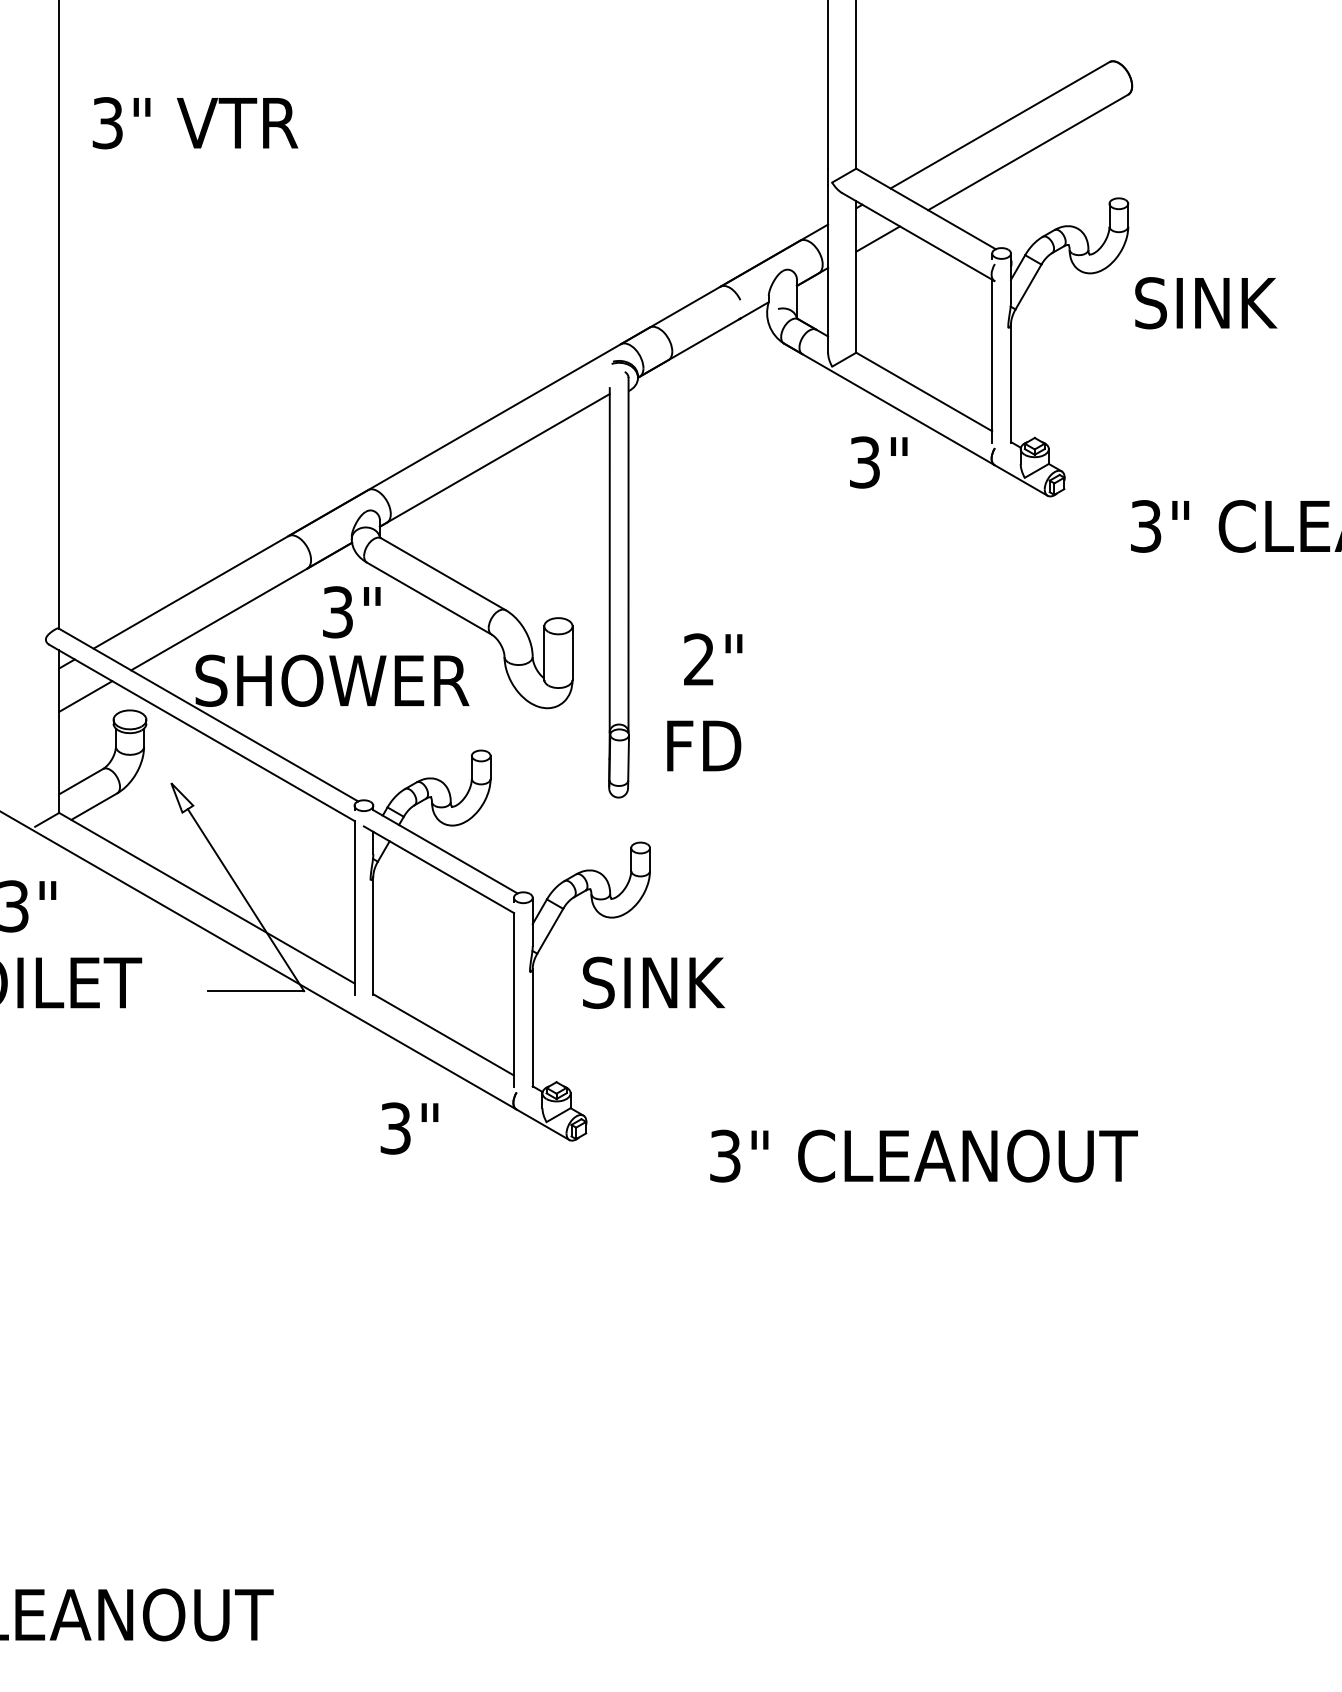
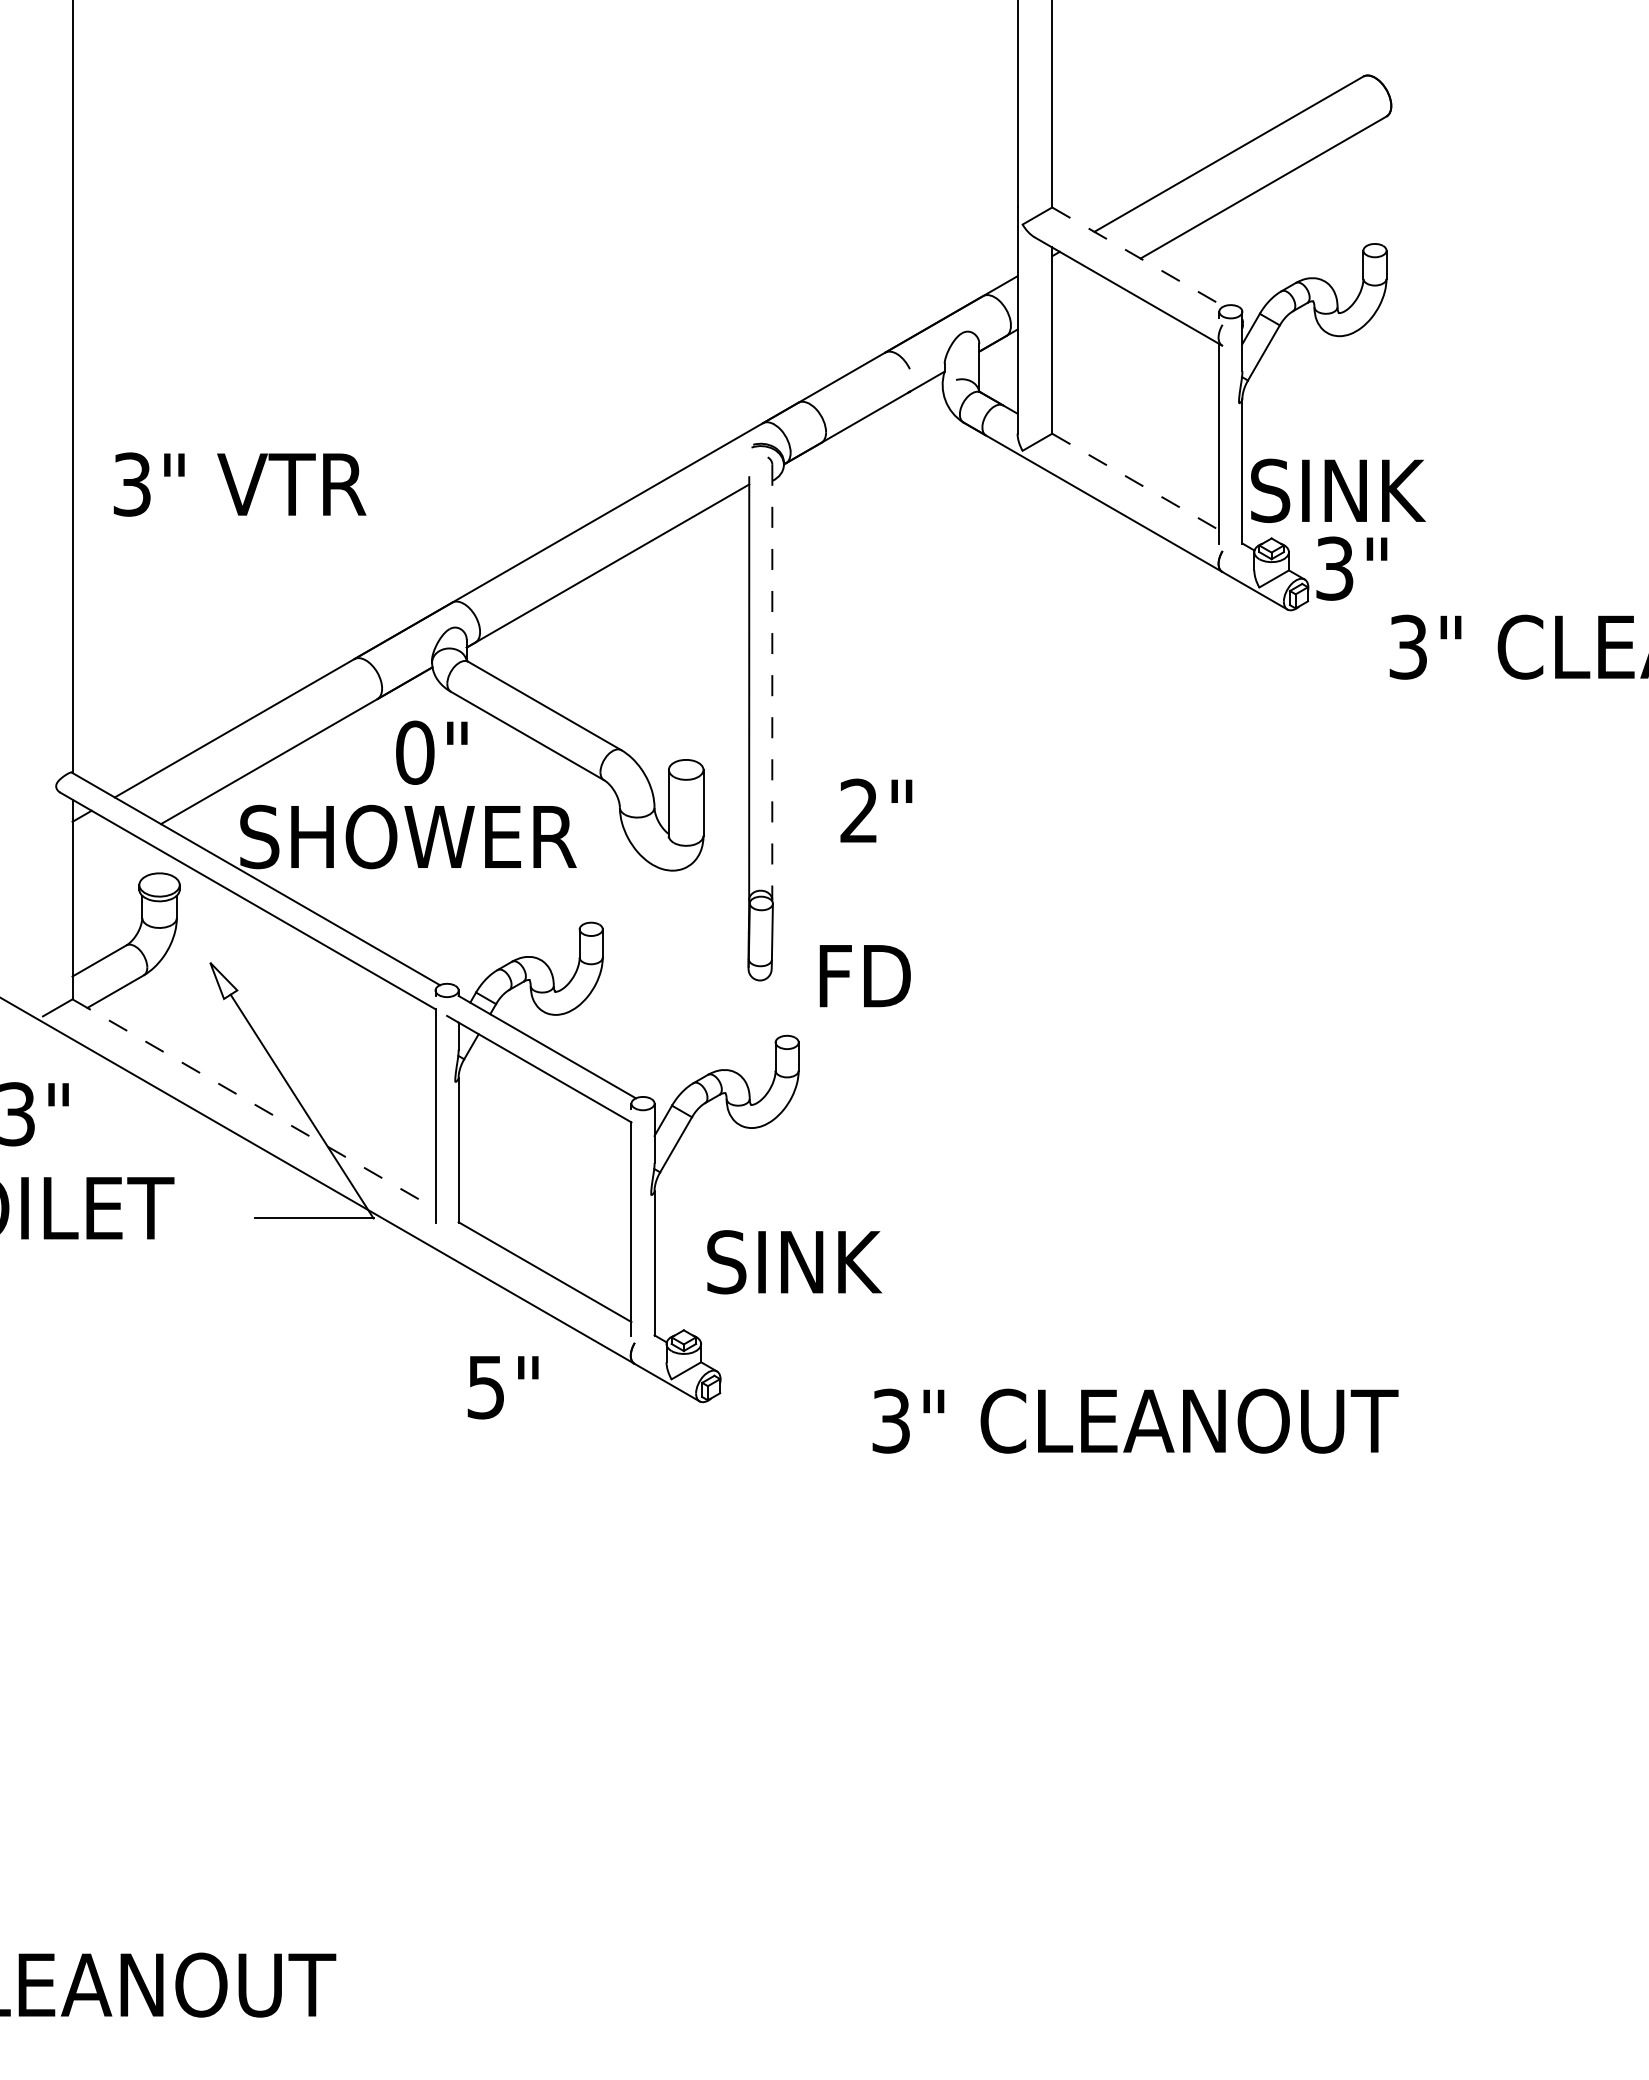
text: (195, 123) -> (239, 484), moved
line: (926, 209) -> (1138, 257), solid -> dashed
line: (877, 238) -> (1078, 293), removed
text: (1206, 302) -> (1338, 490), moved
line: (924, 392) -> (1136, 482), solid -> dashed
text: (878, 462) -> (1351, 568), moved
line: (628, 555) -> (772, 682), solid -> dashed
text: (338, 612) -> (415, 752), 3" -> 0"
line: (85, 696) -> (104, 856), removed
text: (703, 746) -> (864, 976), moved
line: (207, 898) -> (254, 1104), solid -> dashed
text: (653, 983) -> (794, 1262), moved
text: (396, 1127) -> (486, 1386), 3" -> 5"

